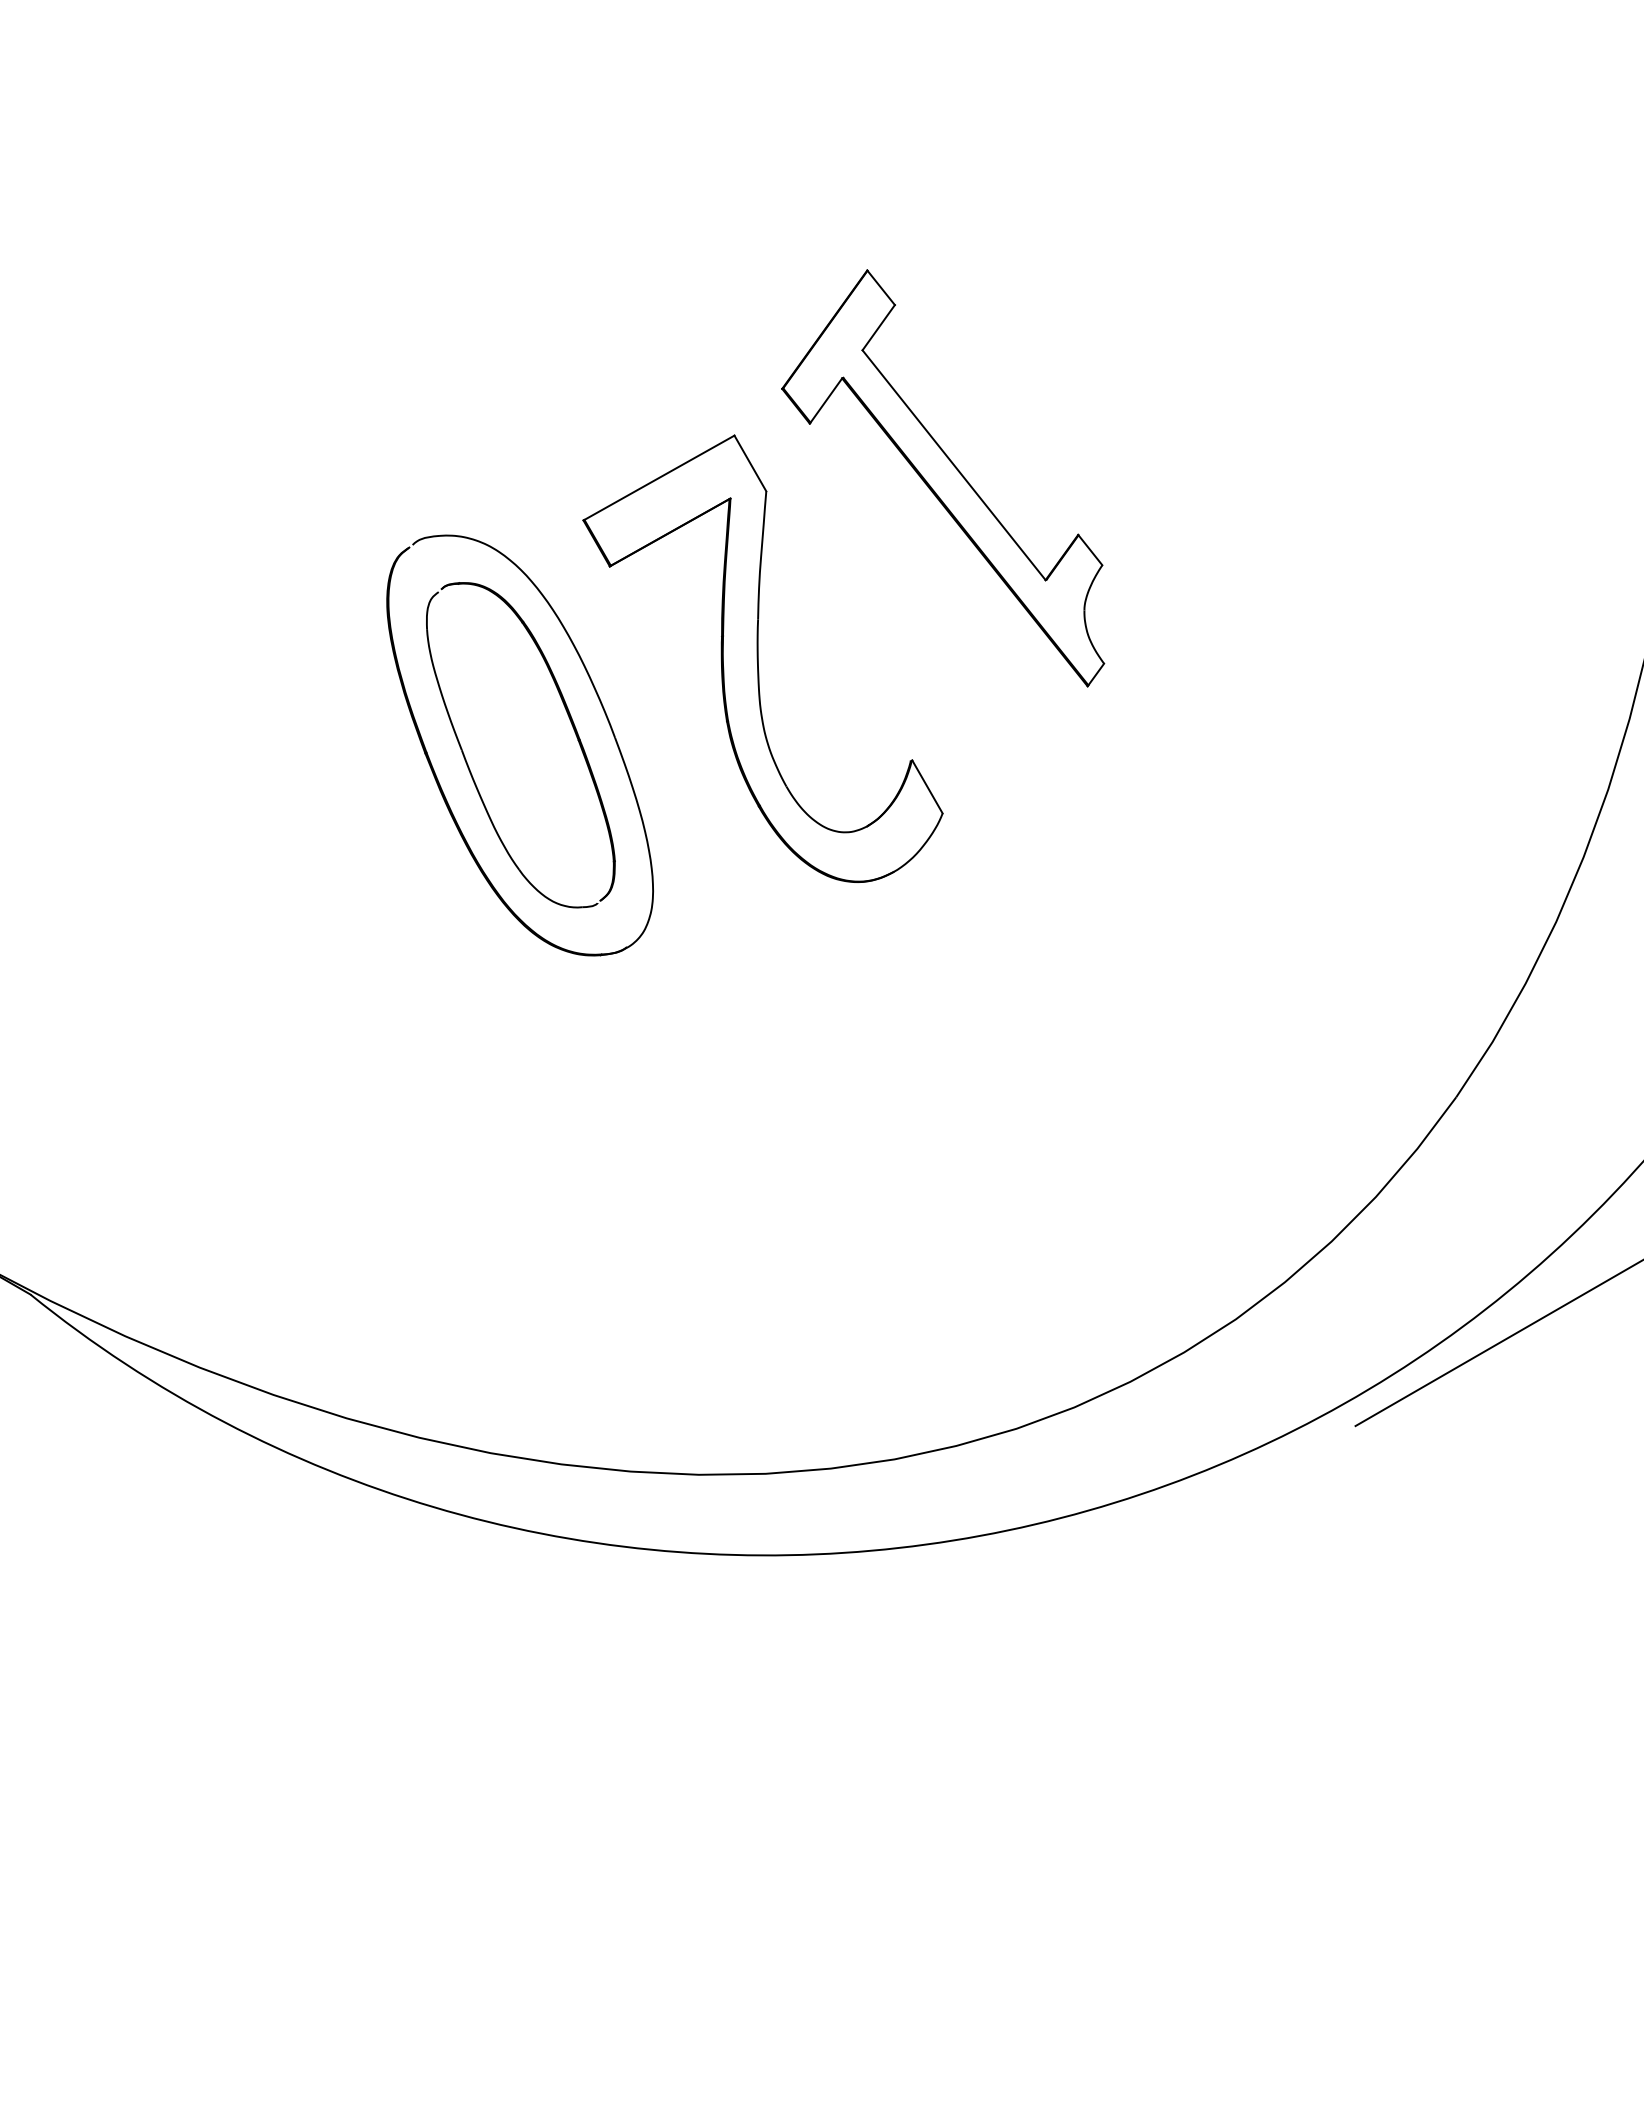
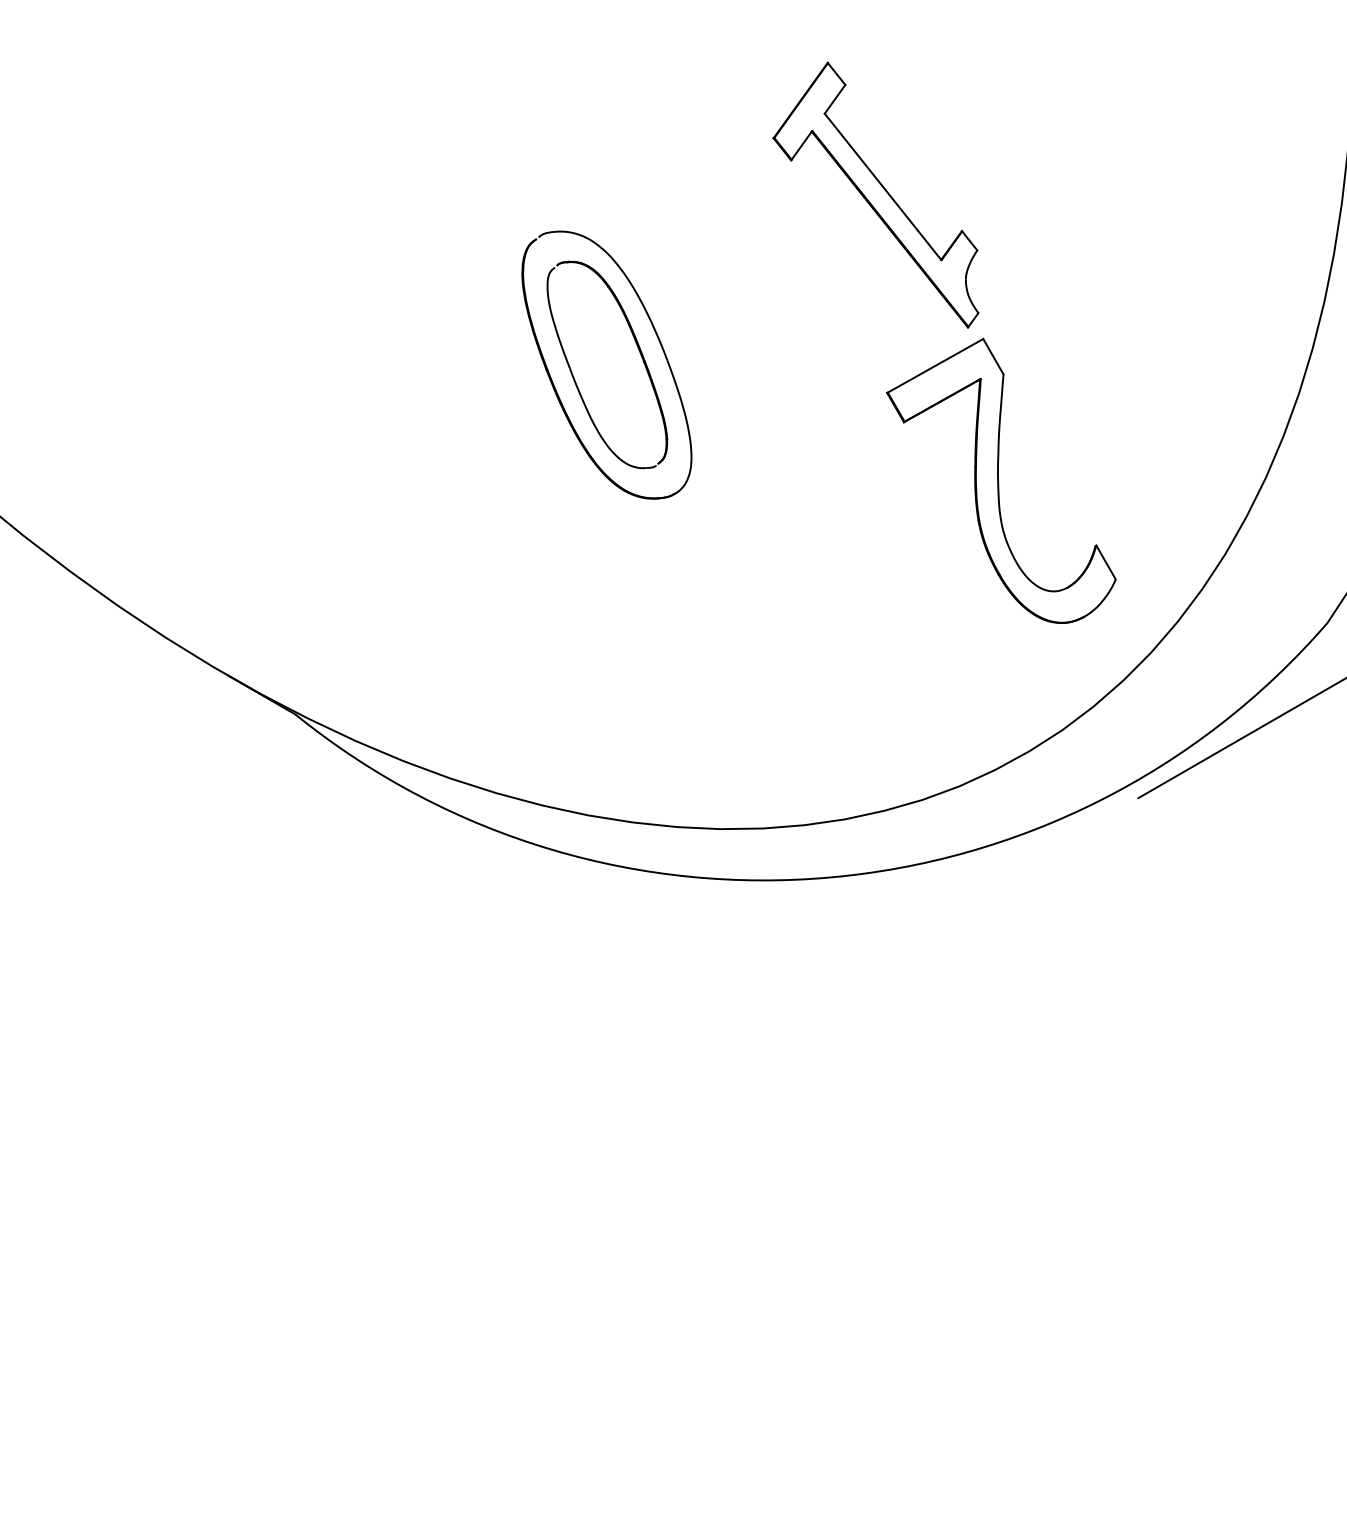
part: (763, 658) -> (1001, 480), moved

